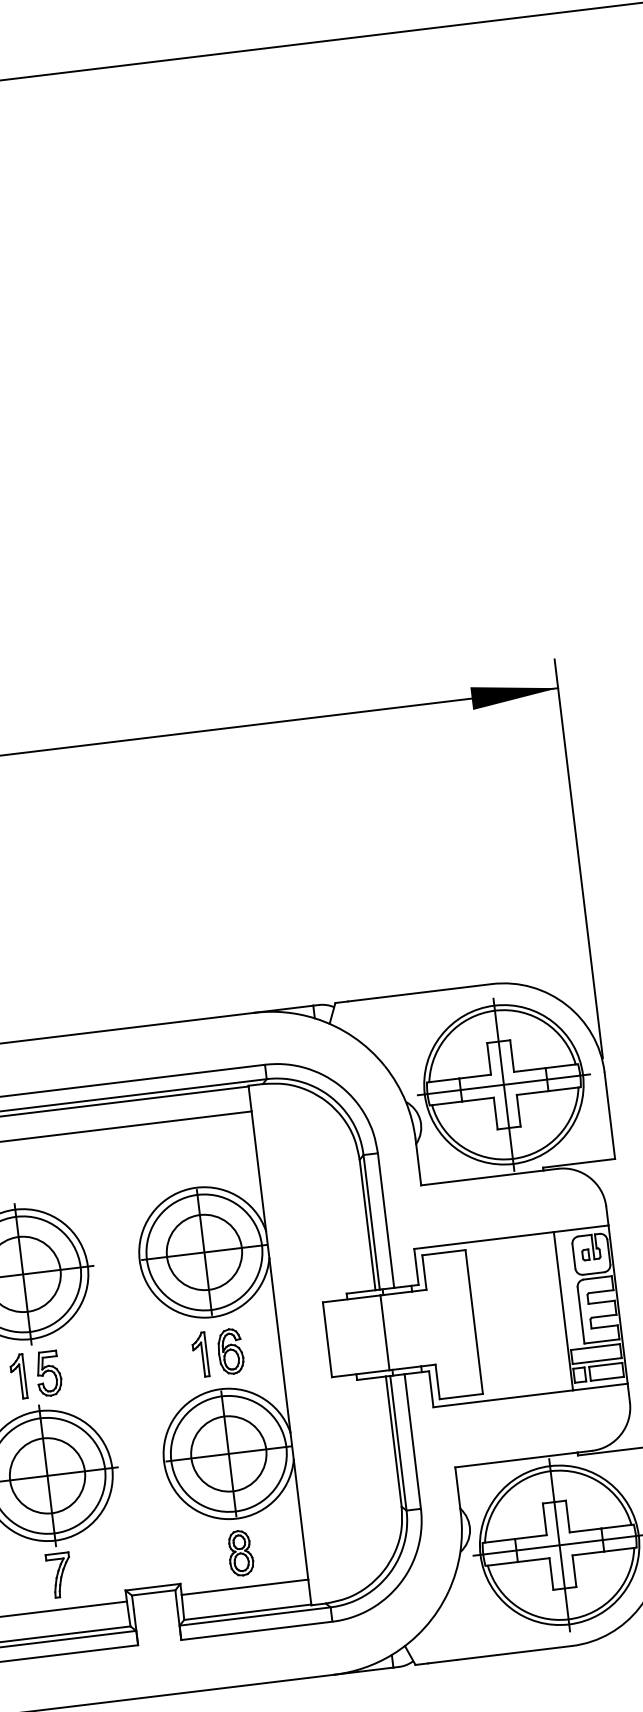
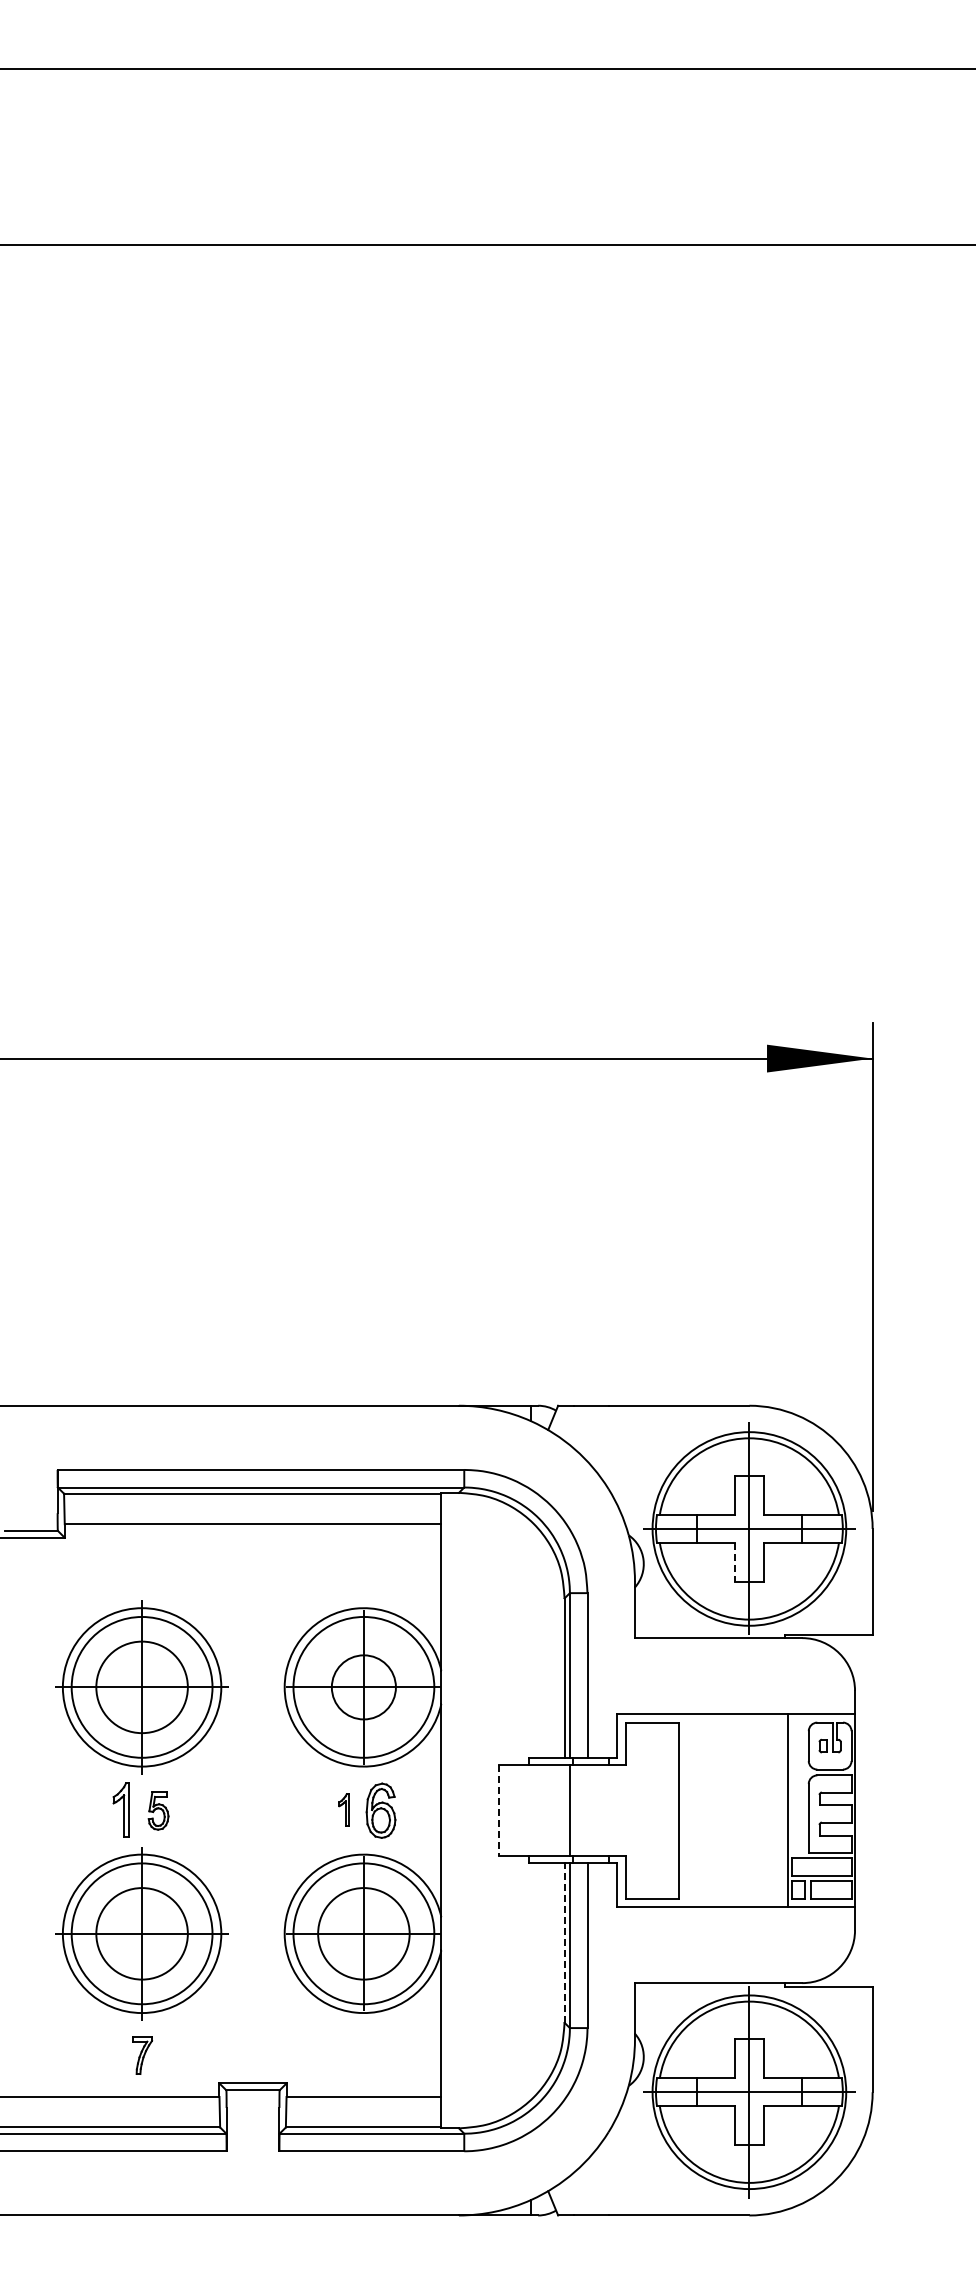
line: (495, 1113) -> (735, 1562), solid -> dashed
circle: (204, 1252) -> (363, 1687), size x0.7
line: (327, 1339) -> (499, 1810), solid -> dashed
part: (199, 1354) -> (343, 1809), size x0.6
part: (48, 1373) -> (158, 1810), size x0.7
line: (393, 1441) -> (564, 1943), solid -> dashed
part: (240, 1553) -> (363, 2055), removed
part: (59, 1575) -> (142, 2055), size x0.7

